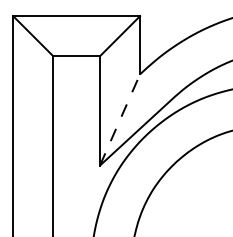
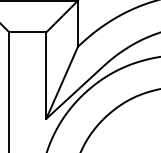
line: (120, 119) -> (62, 82), dashed -> solid

